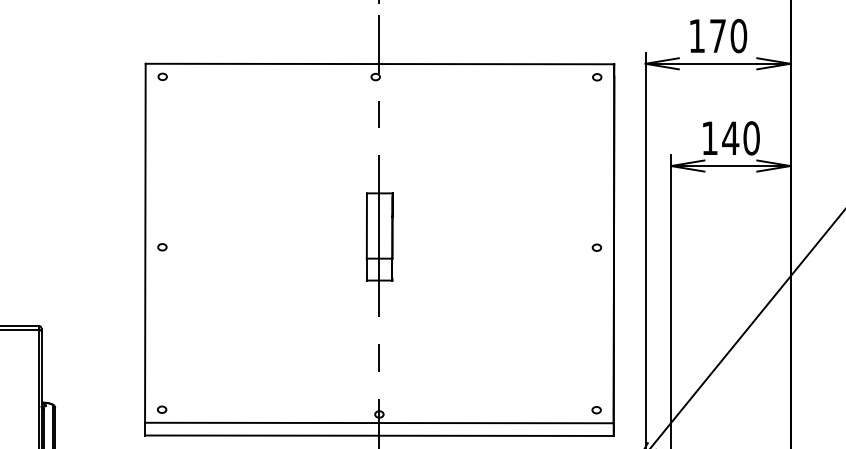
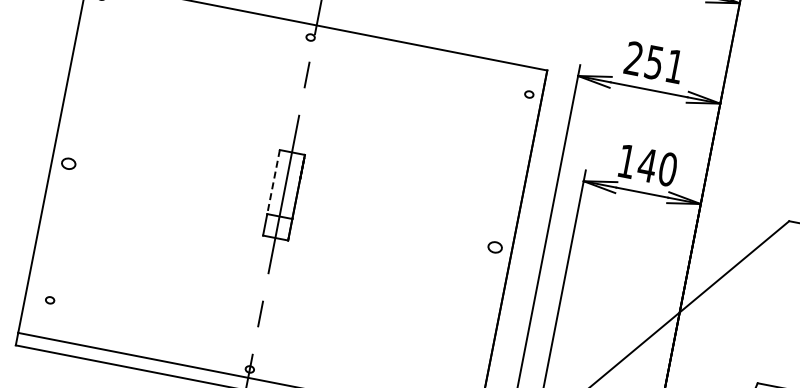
text: (718, 36) -> (654, 63), 170 -> 251
part: (597, 77) -> (529, 94), moved
line: (366, 226) -> (273, 182), solid -> dashed
part: (162, 247) -> (68, 164), size x1.6
part: (596, 247) -> (494, 246), size x1.6
part: (162, 409) -> (50, 300), moved

